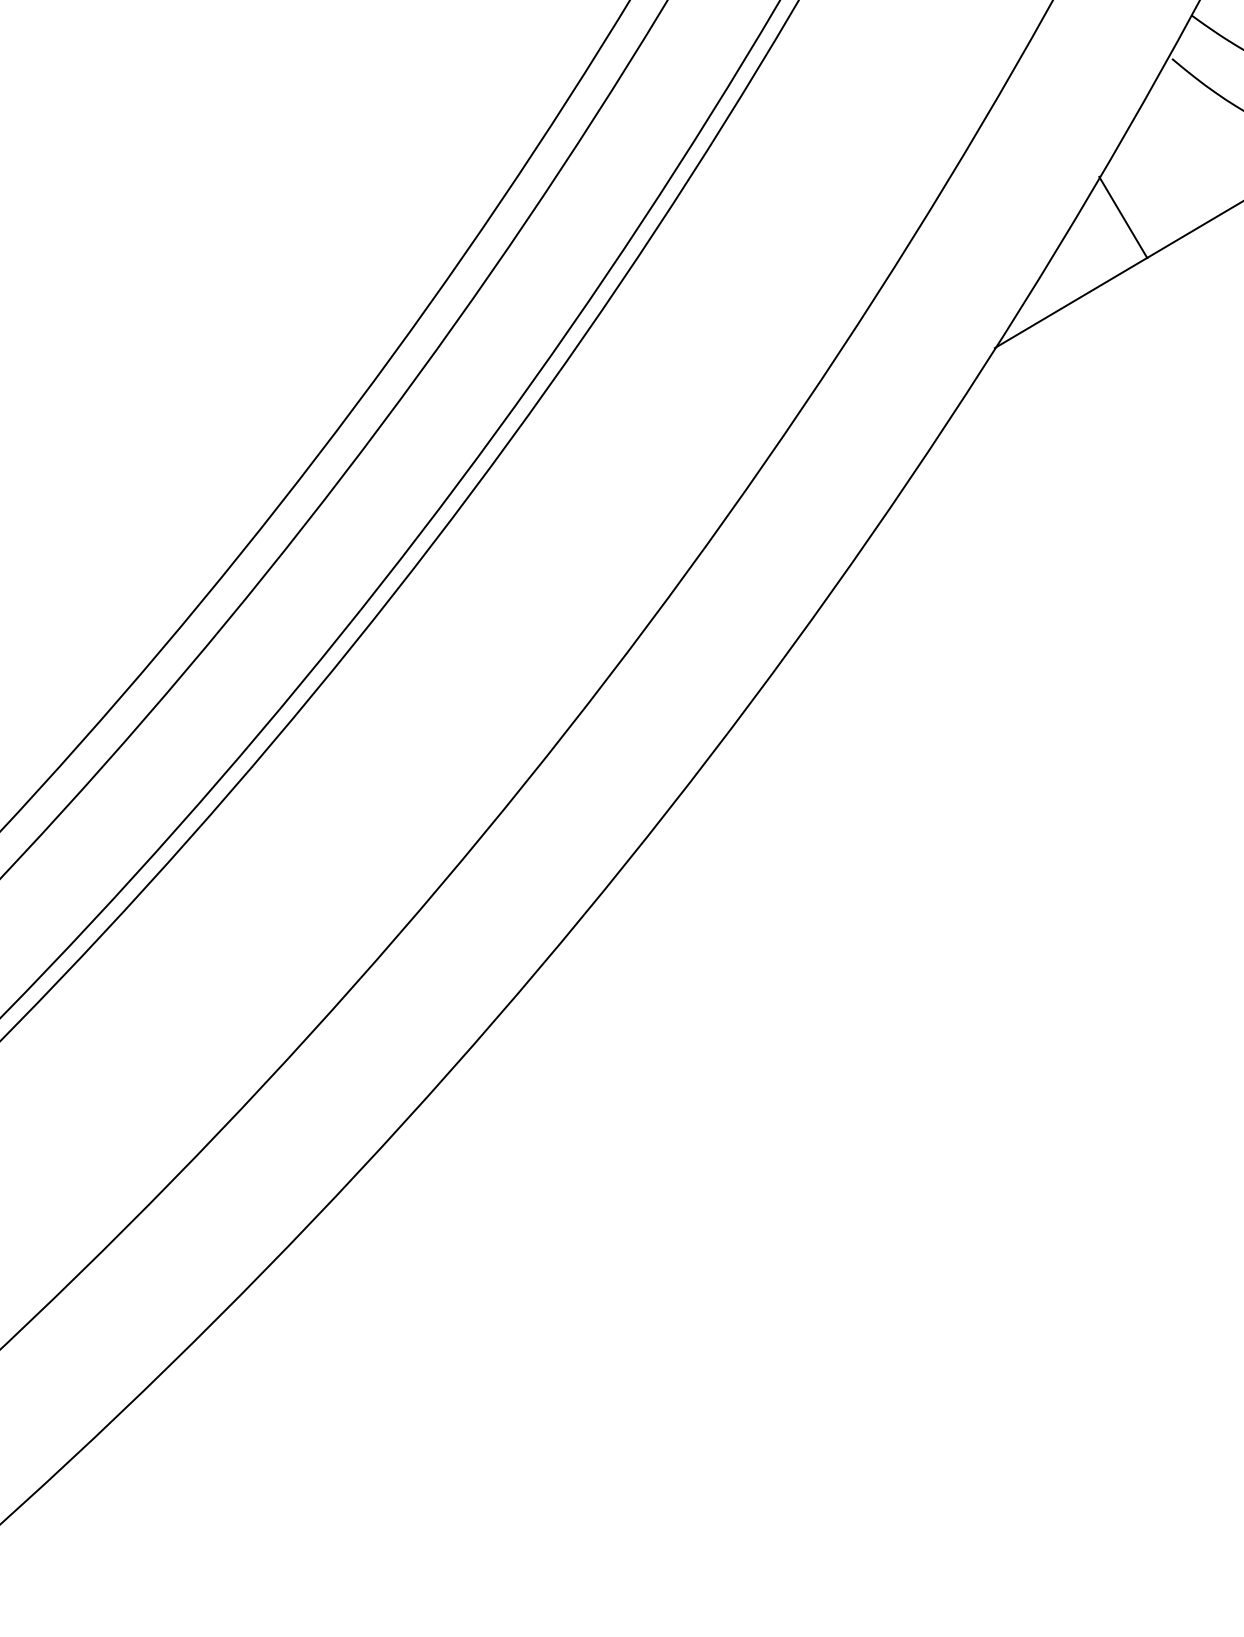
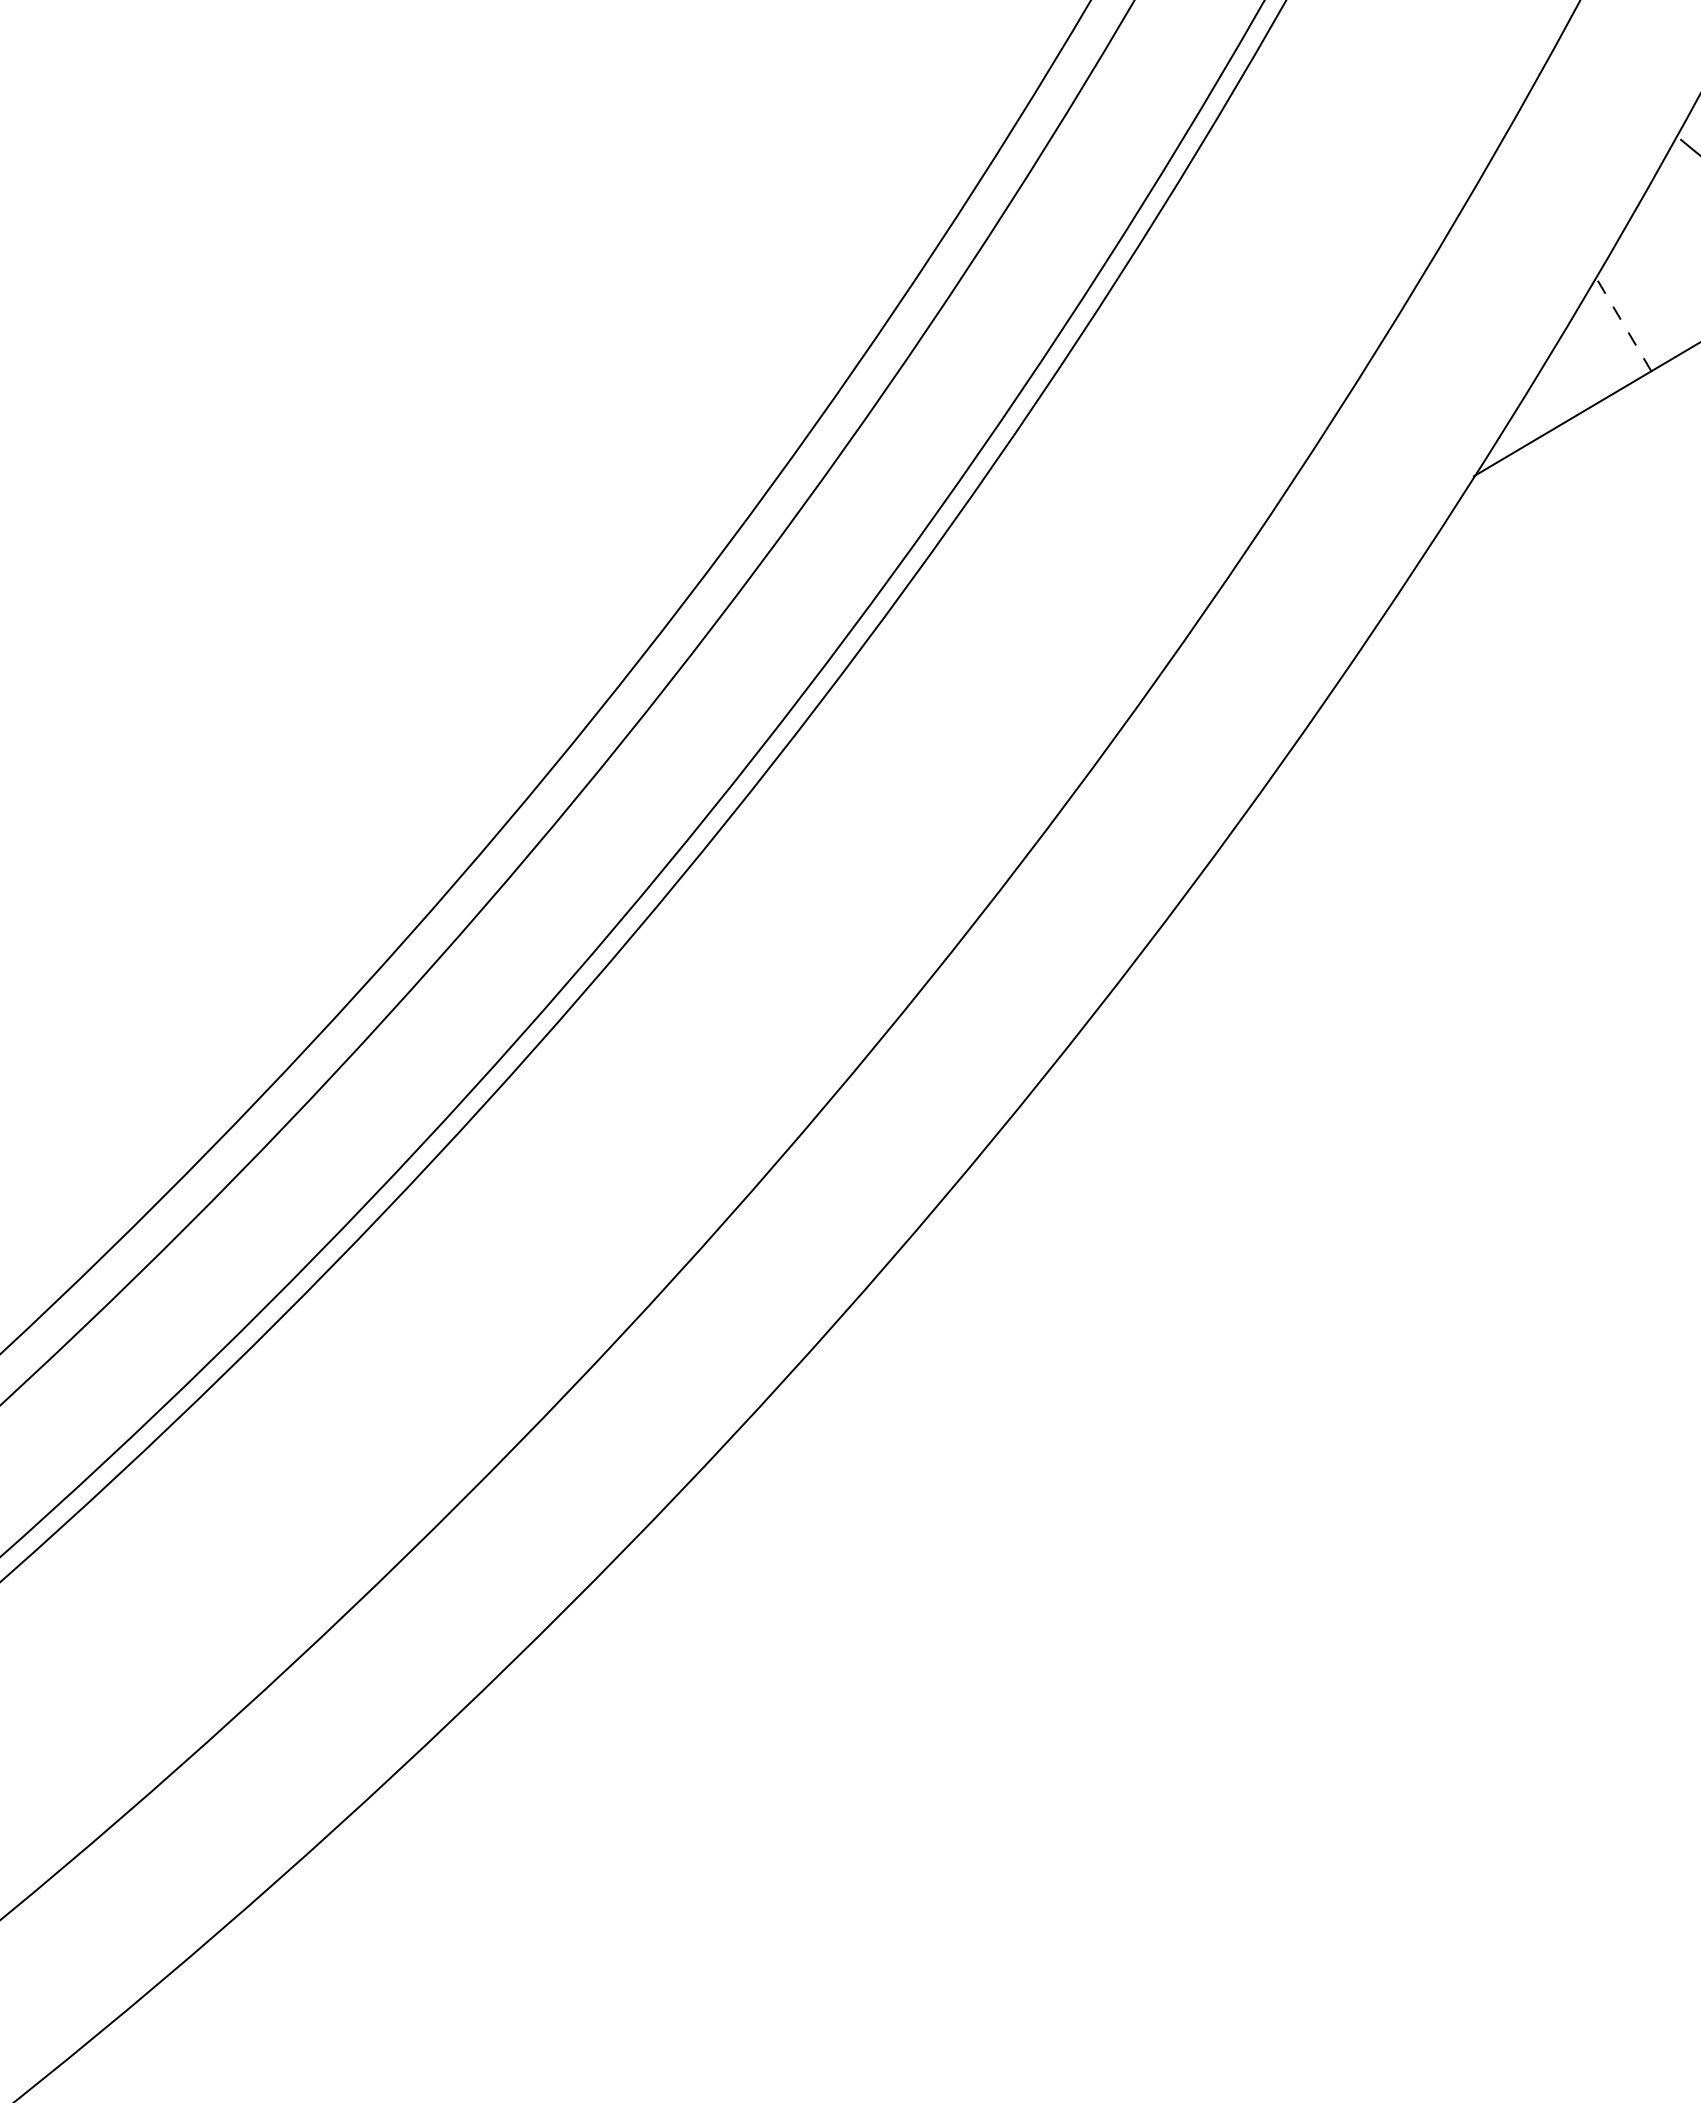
line: (1123, 217) -> (1623, 324), solid -> dashed

